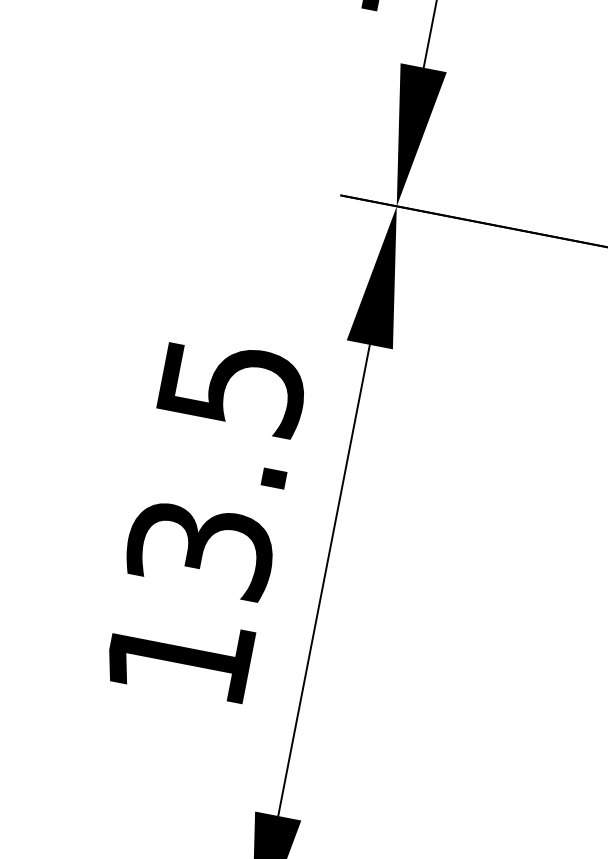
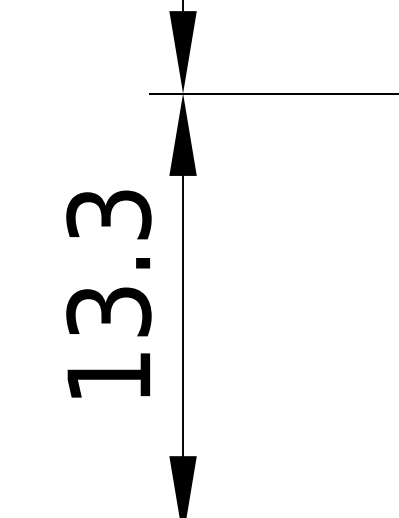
text: (231, 385) -> (108, 214), 13.5 -> 13.3

